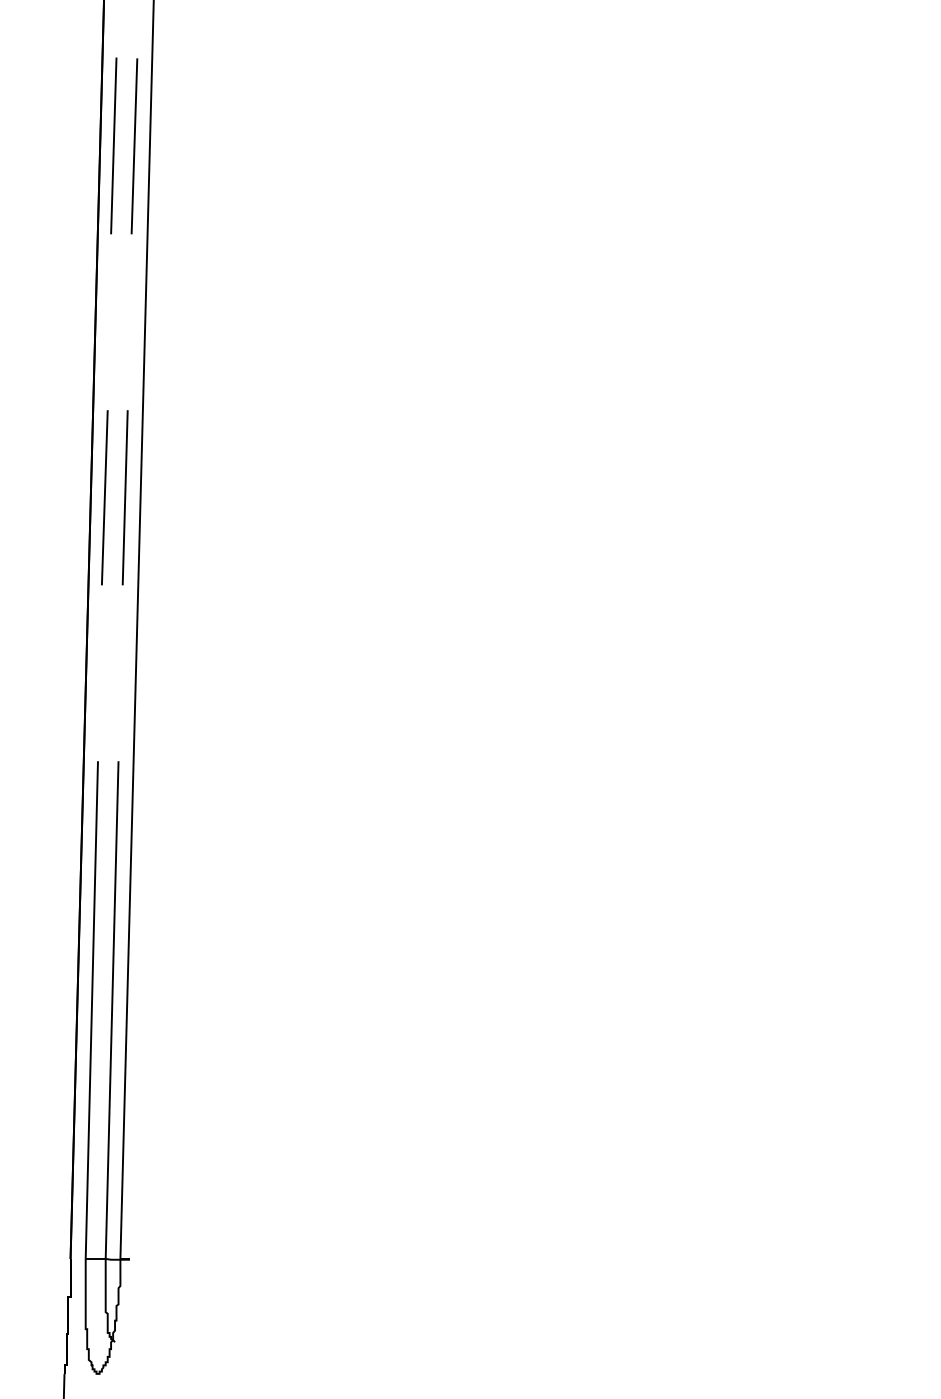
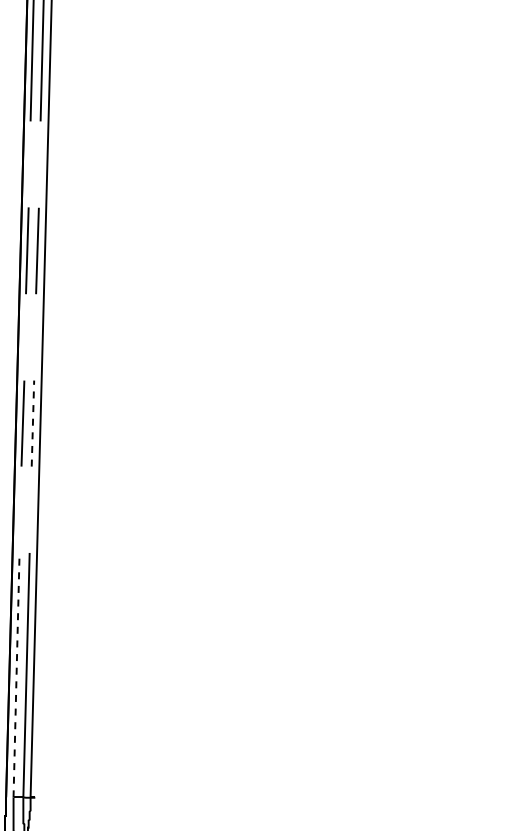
line: (124, 497) -> (32, 423), solid -> dashed
line: (91, 1008) -> (16, 674), solid -> dashed

